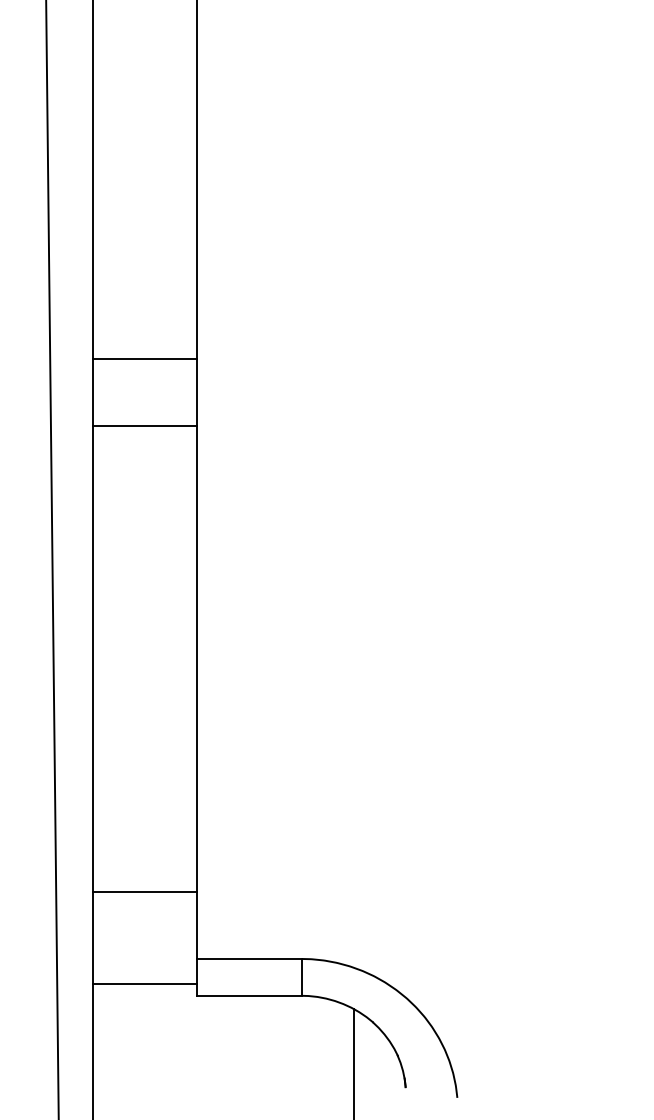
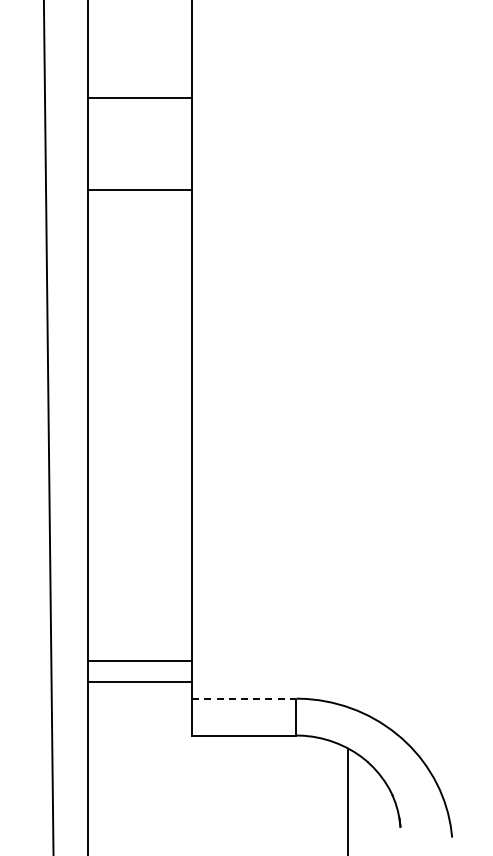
line: (145, 425) -> (140, 190), moved
line: (145, 891) -> (140, 660), moved
line: (249, 958) -> (244, 698), solid -> dashed
line: (145, 984) -> (140, 682), moved

